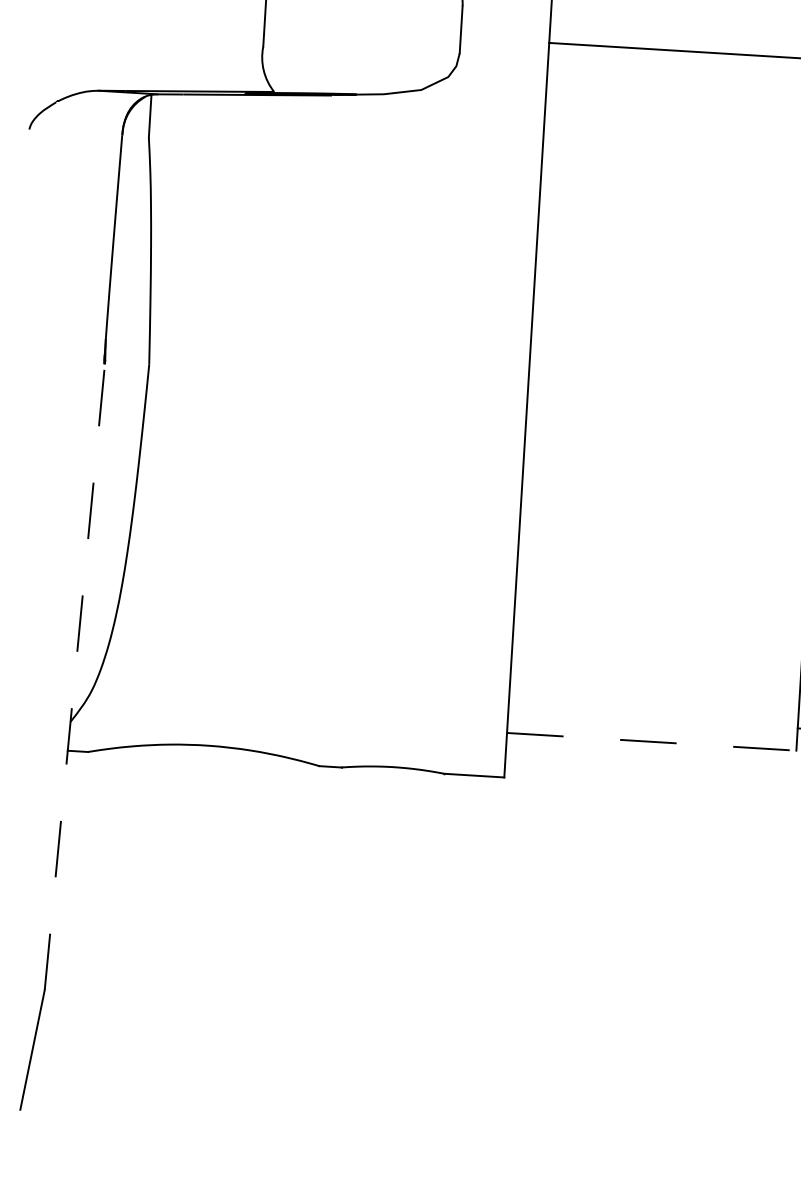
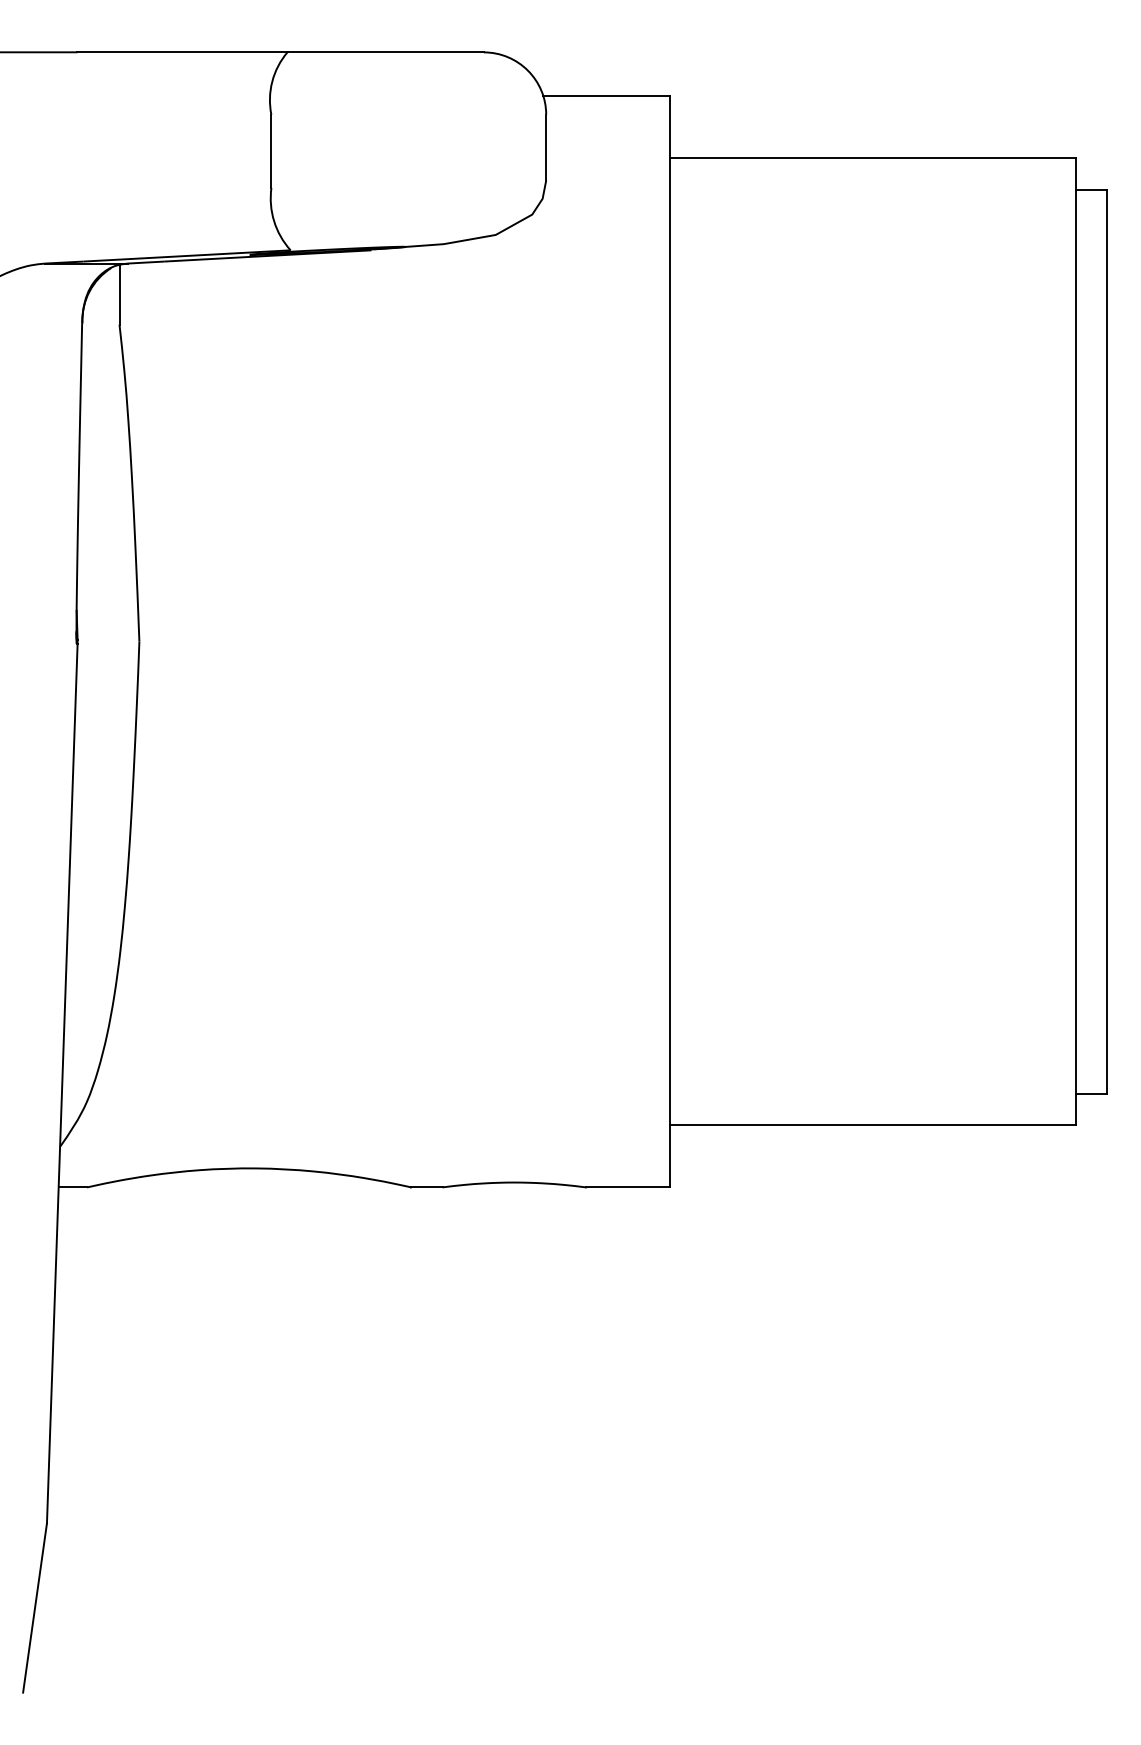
line: (75, 676) -> (62, 1083), dashed -> solid
line: (651, 742) -> (872, 1125), dashed -> solid

